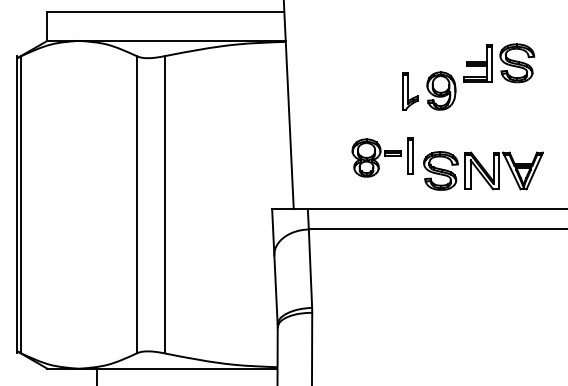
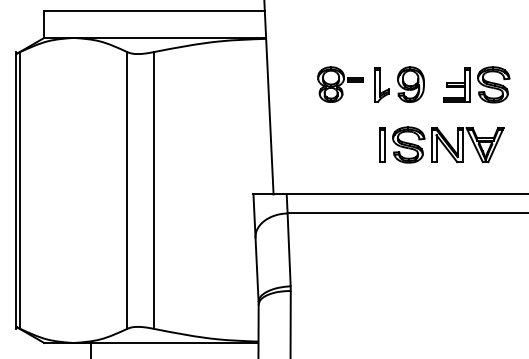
part: (499, 63) -> (477, 85), moved
part: (376, 157) -> (340, 84), moved
part: (483, 170) -> (448, 144), moved

